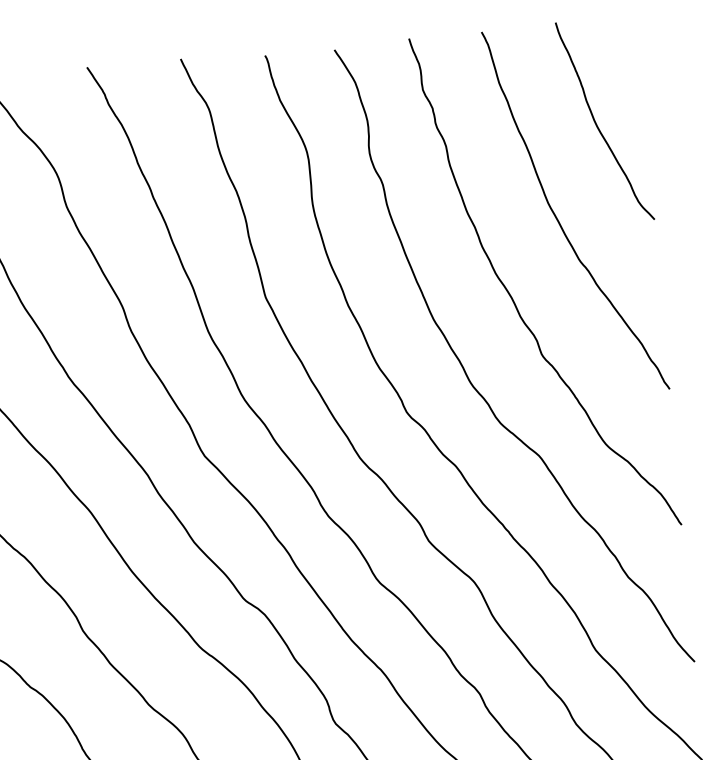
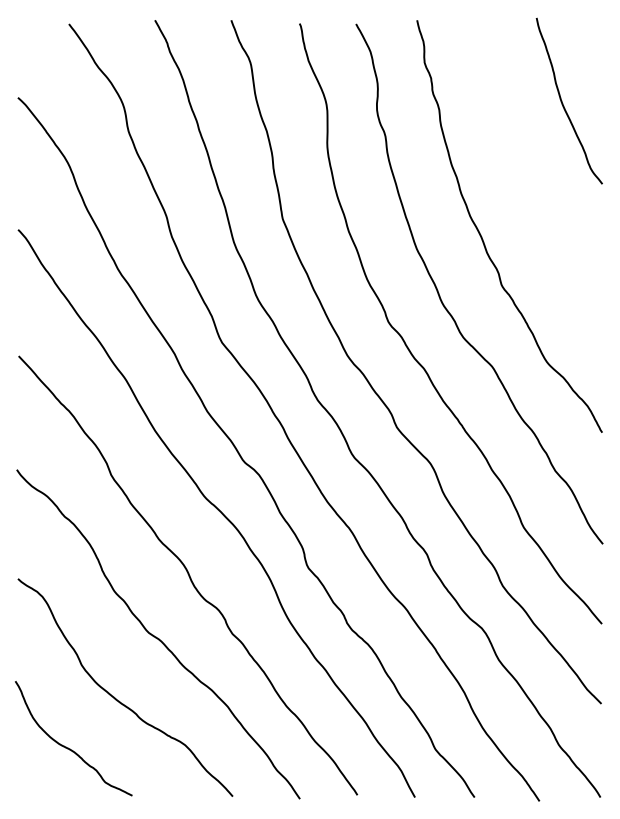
curve: (557, 217) -> (524, 175), removed

